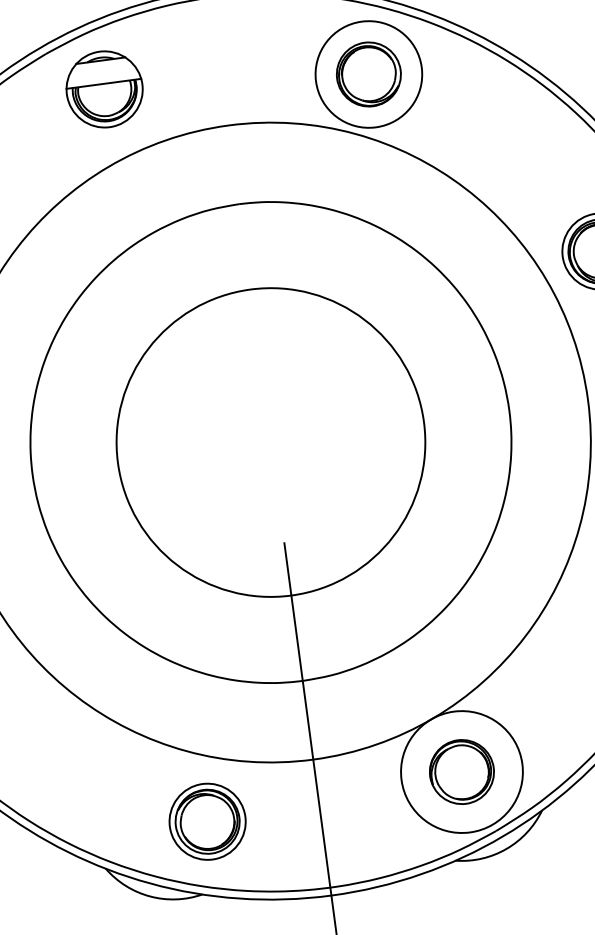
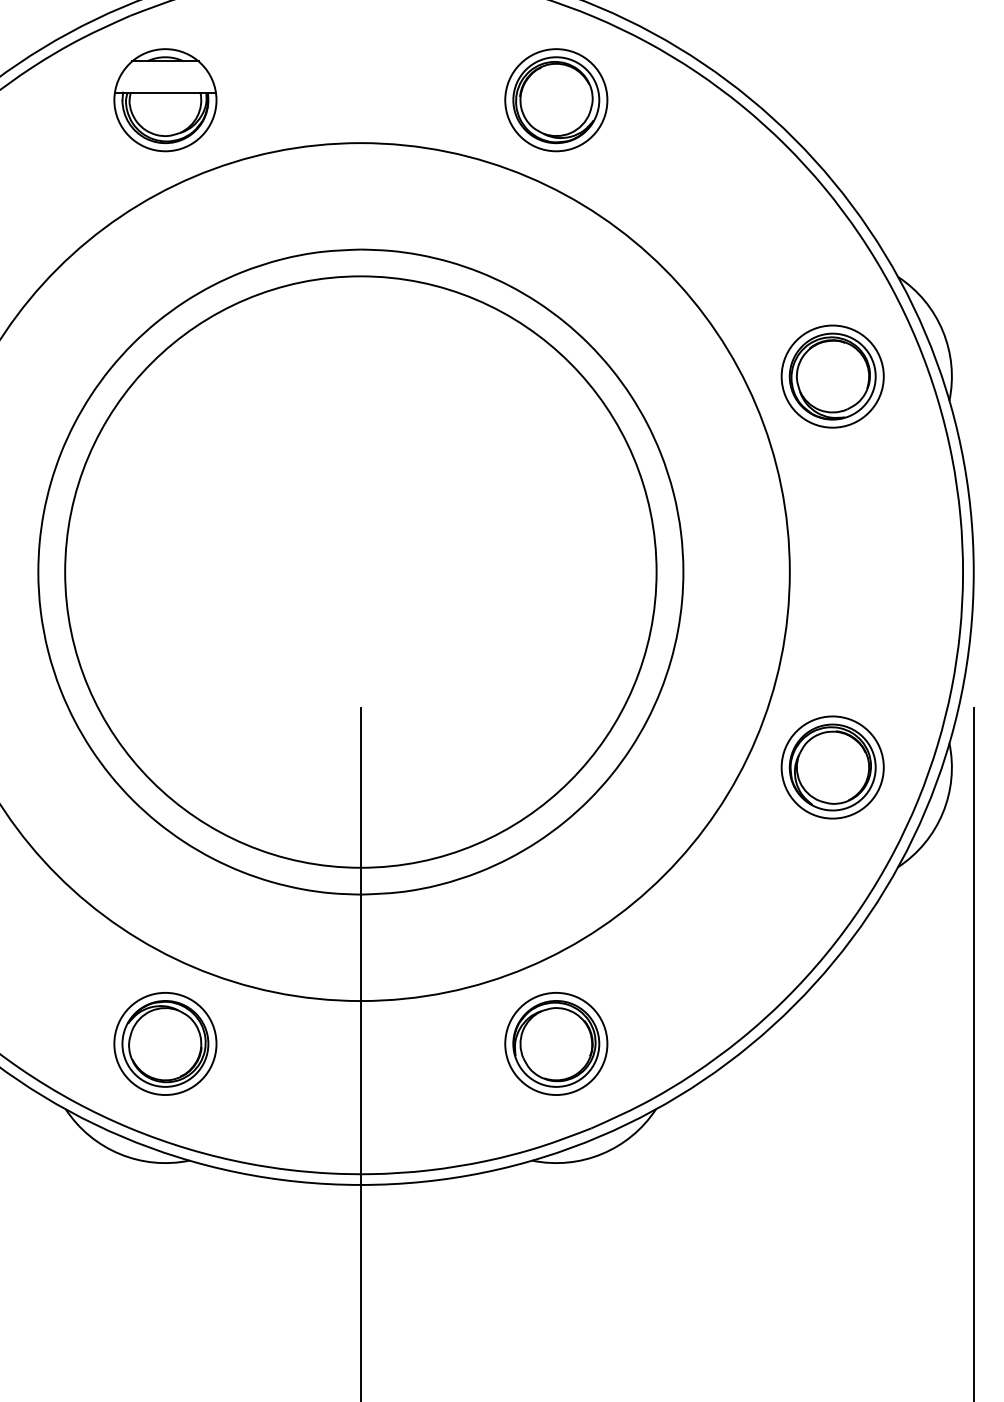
circle: (369, 74) -> (556, 100), size x0.71
part: (104, 89) -> (165, 100), moved
circle: (270, 442) -> (360, 571), size x1.43
circle: (462, 771) -> (556, 1043), size x0.62
part: (207, 821) -> (165, 1043), moved

